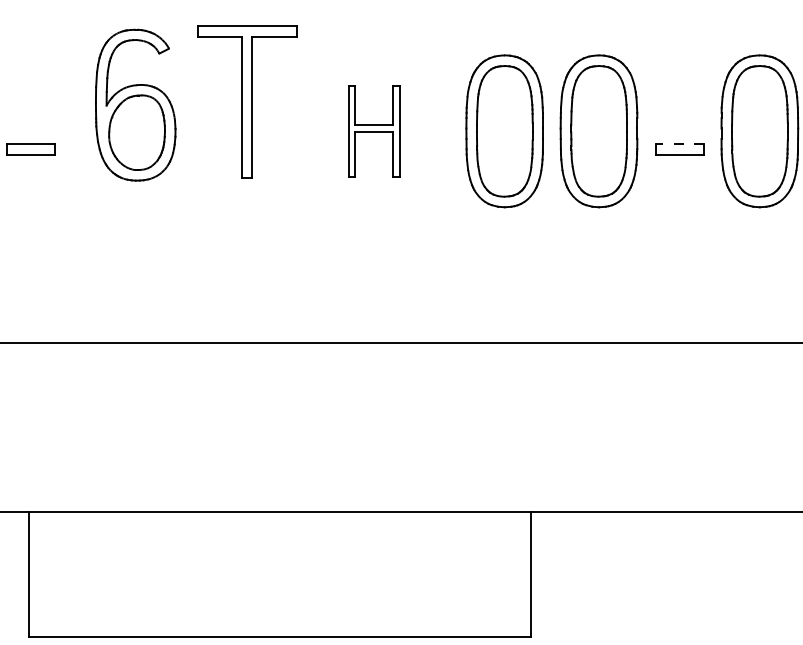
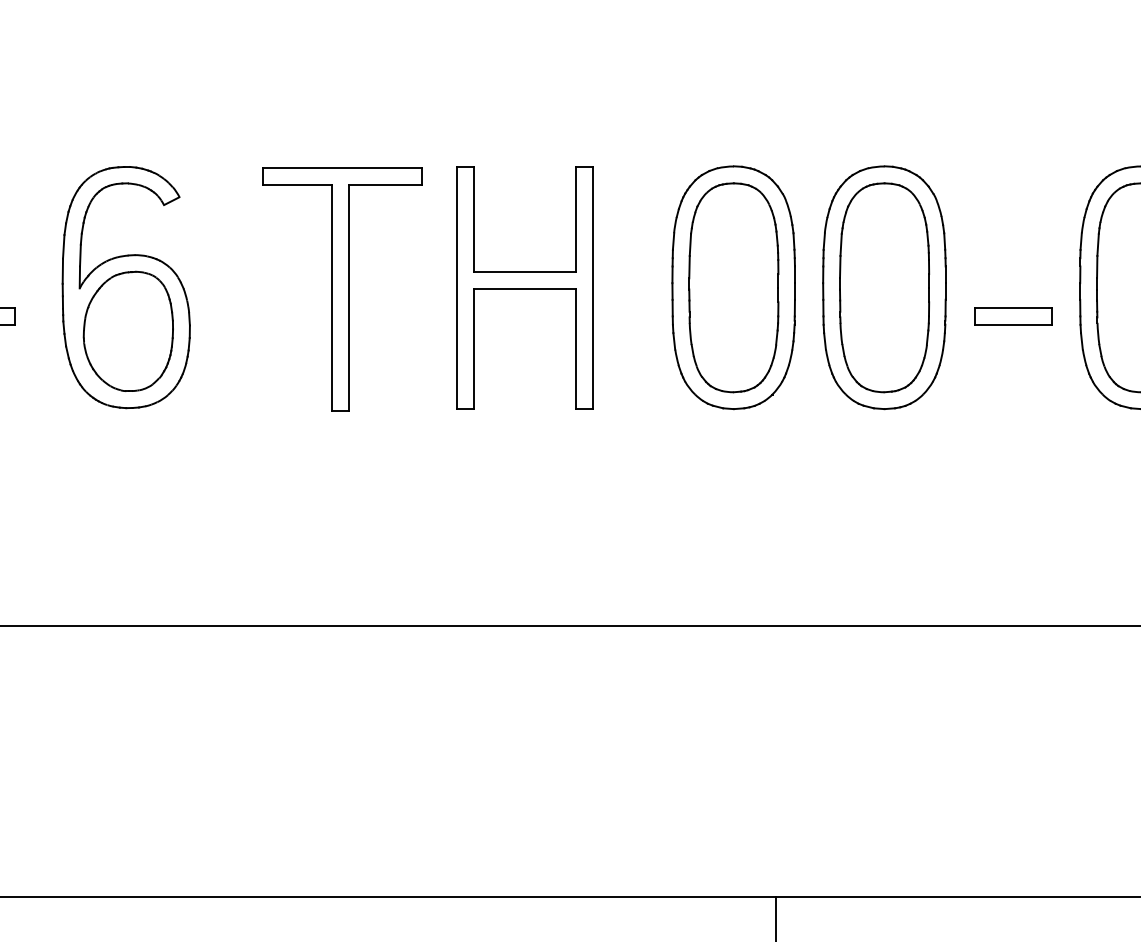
part: (247, 101) -> (341, 287), moved
part: (135, 104) -> (125, 286), moved
part: (374, 131) -> (525, 287), size x1.67
line: (679, 143) -> (1013, 307), dashed -> solid

